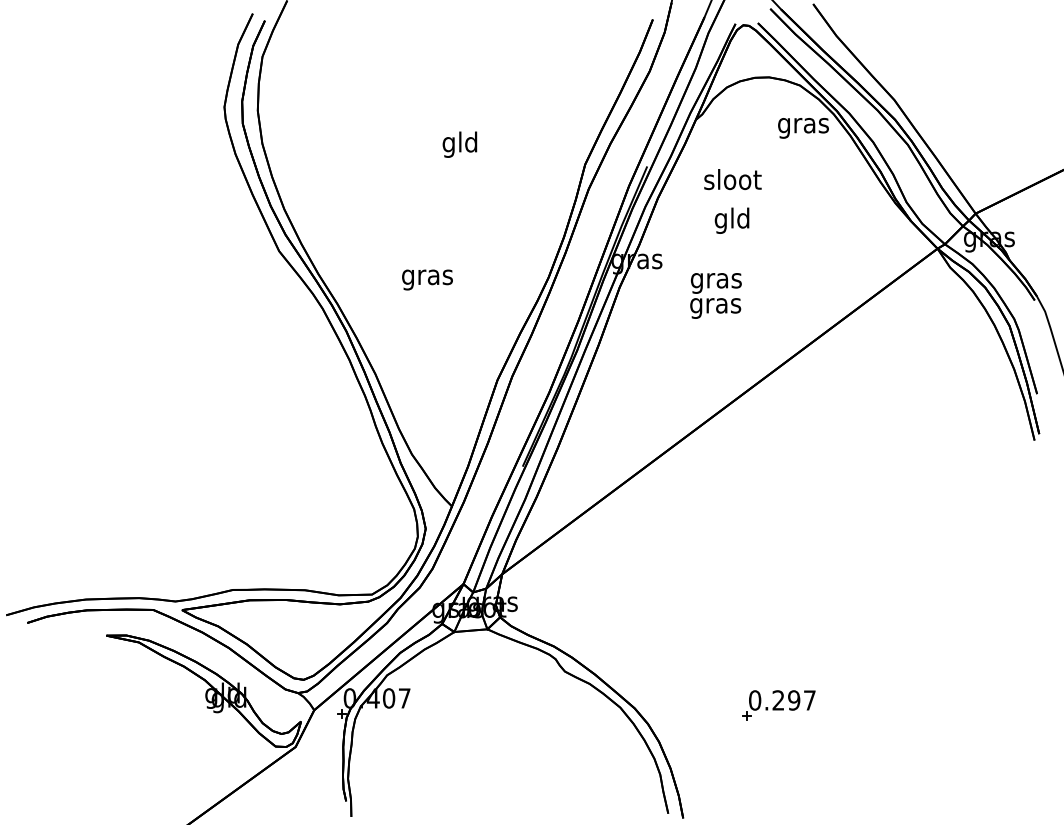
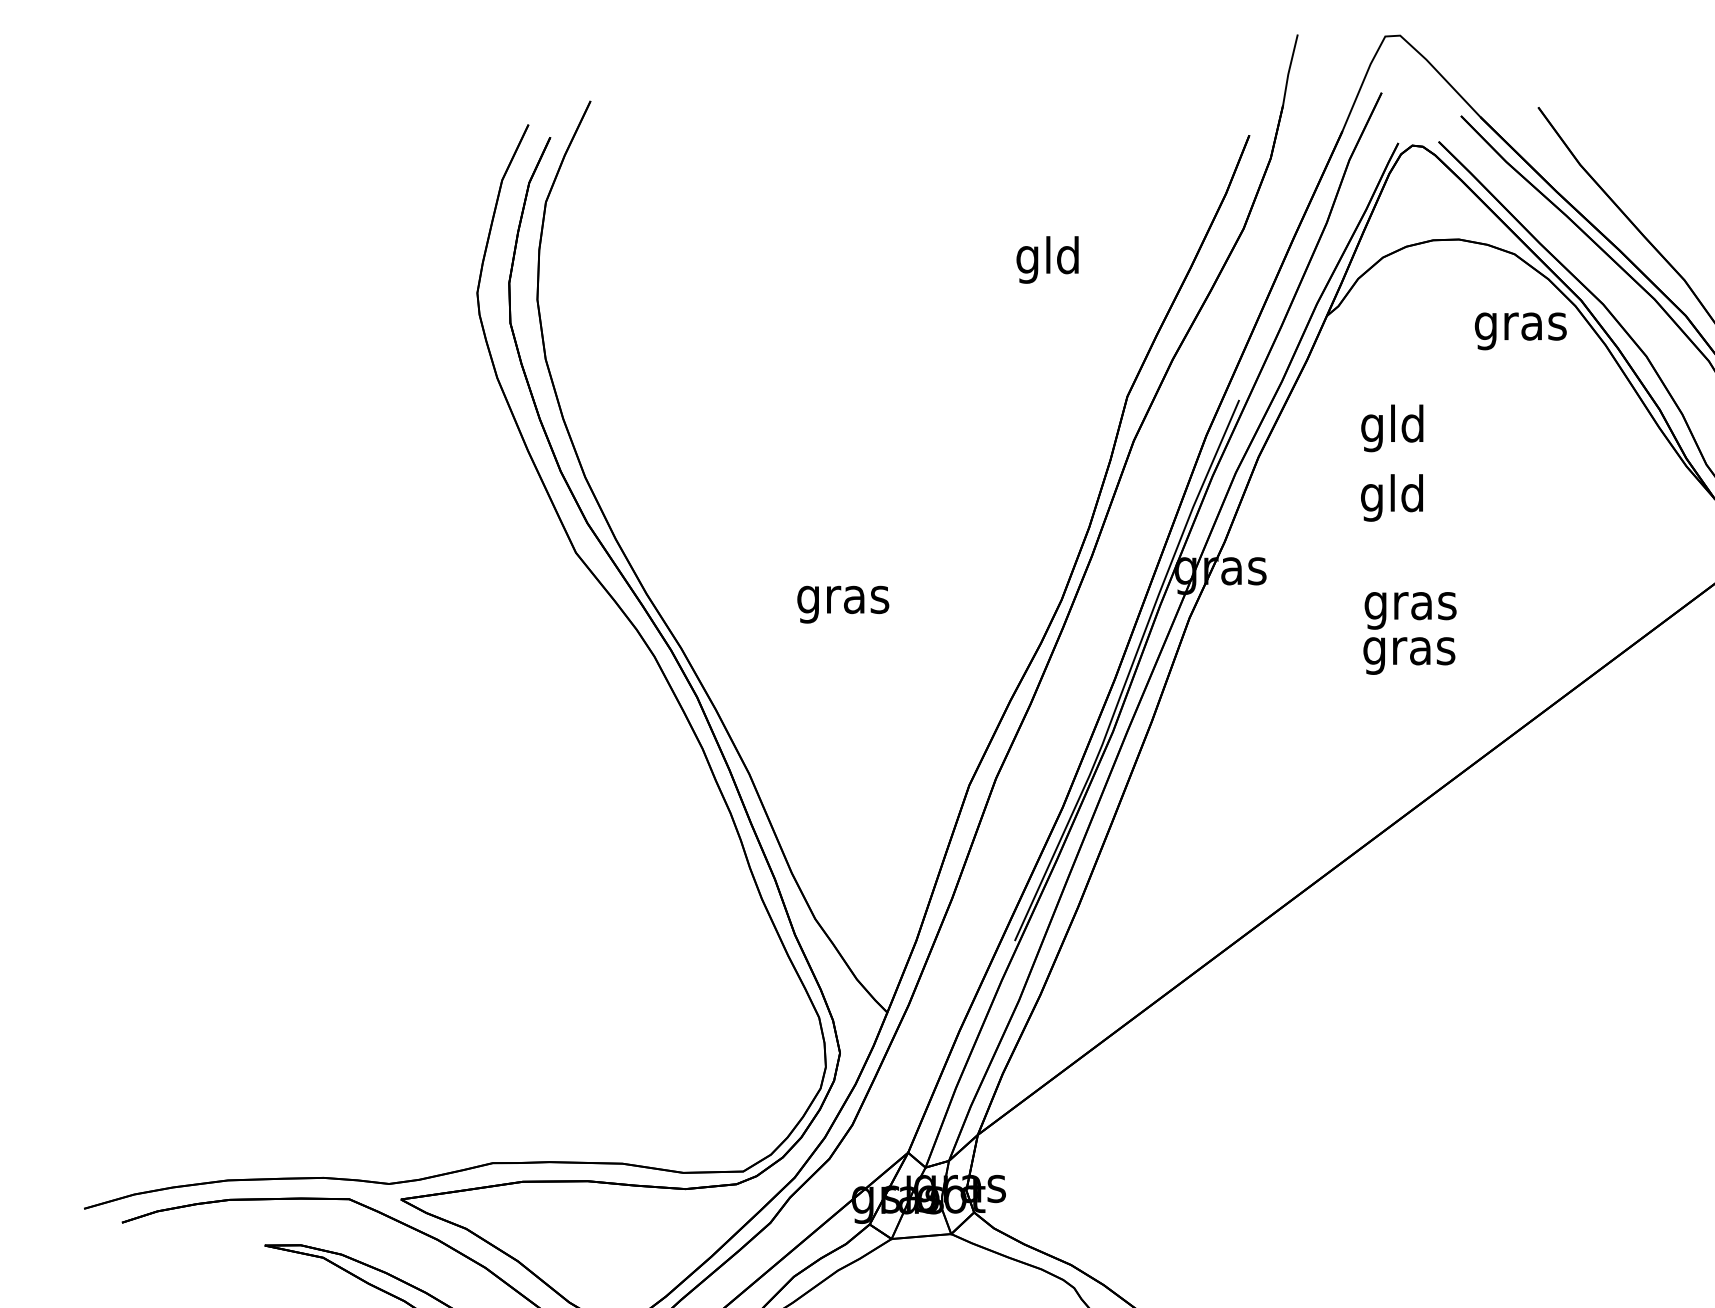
text: (459, 144) -> (1046, 259), moved
text: (732, 182) -> (1392, 428), sloot -> gld
text: (715, 295) -> (1409, 632), moved

